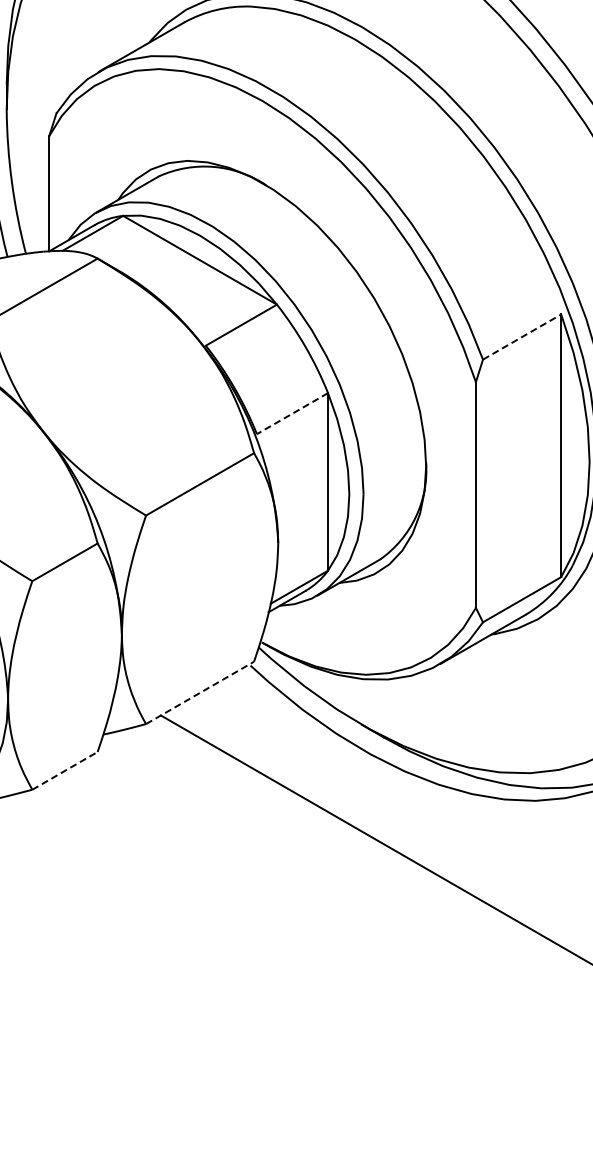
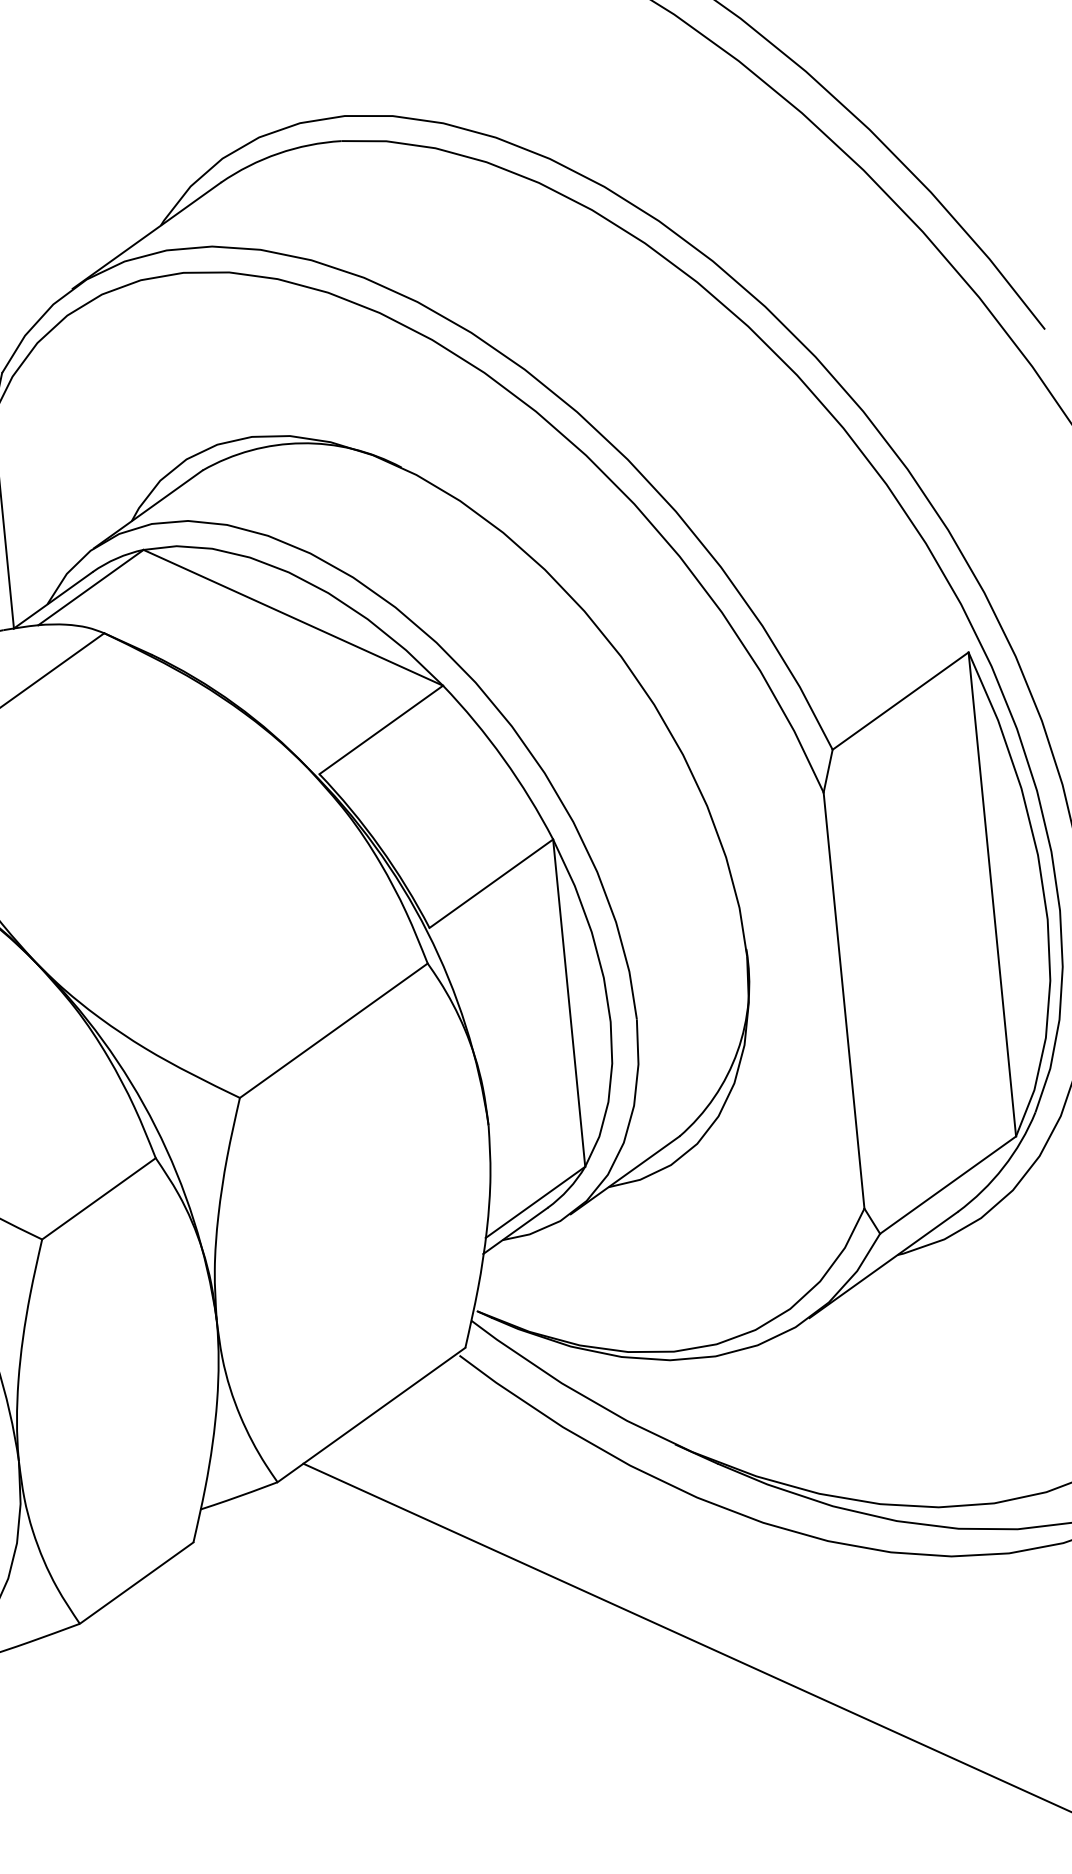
line: (522, 336) -> (901, 699), dashed -> solid
line: (292, 413) -> (491, 883), dashed -> solid
line: (200, 692) -> (372, 1414), dashed -> solid
line: (64, 770) -> (135, 1582), dashed -> solid

